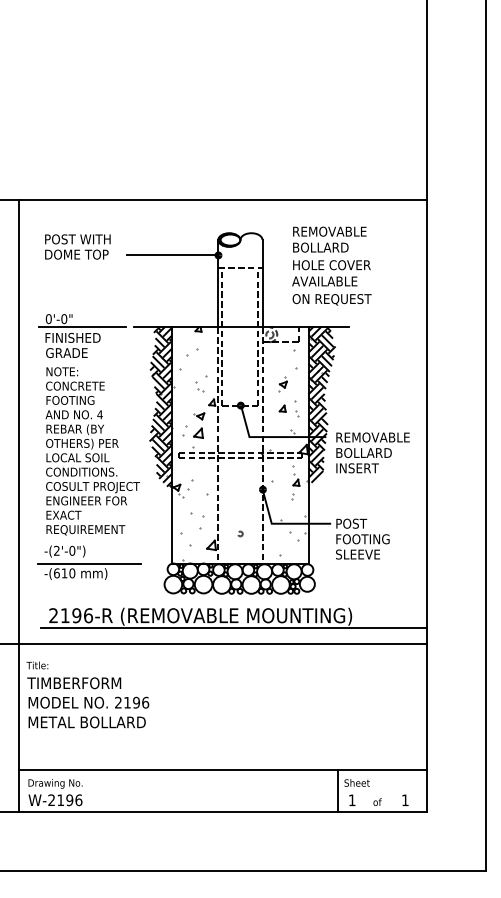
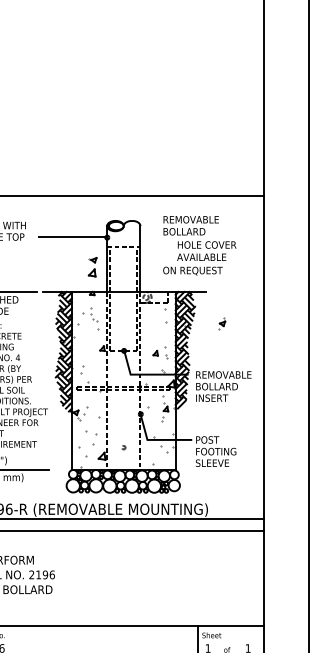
text: (331, 273) -> (206, 251), moved
part: (282, 384) -> (221, 323), moved
part: (199, 386) -> (93, 317), moved
part: (199, 425) -> (92, 267), moved

